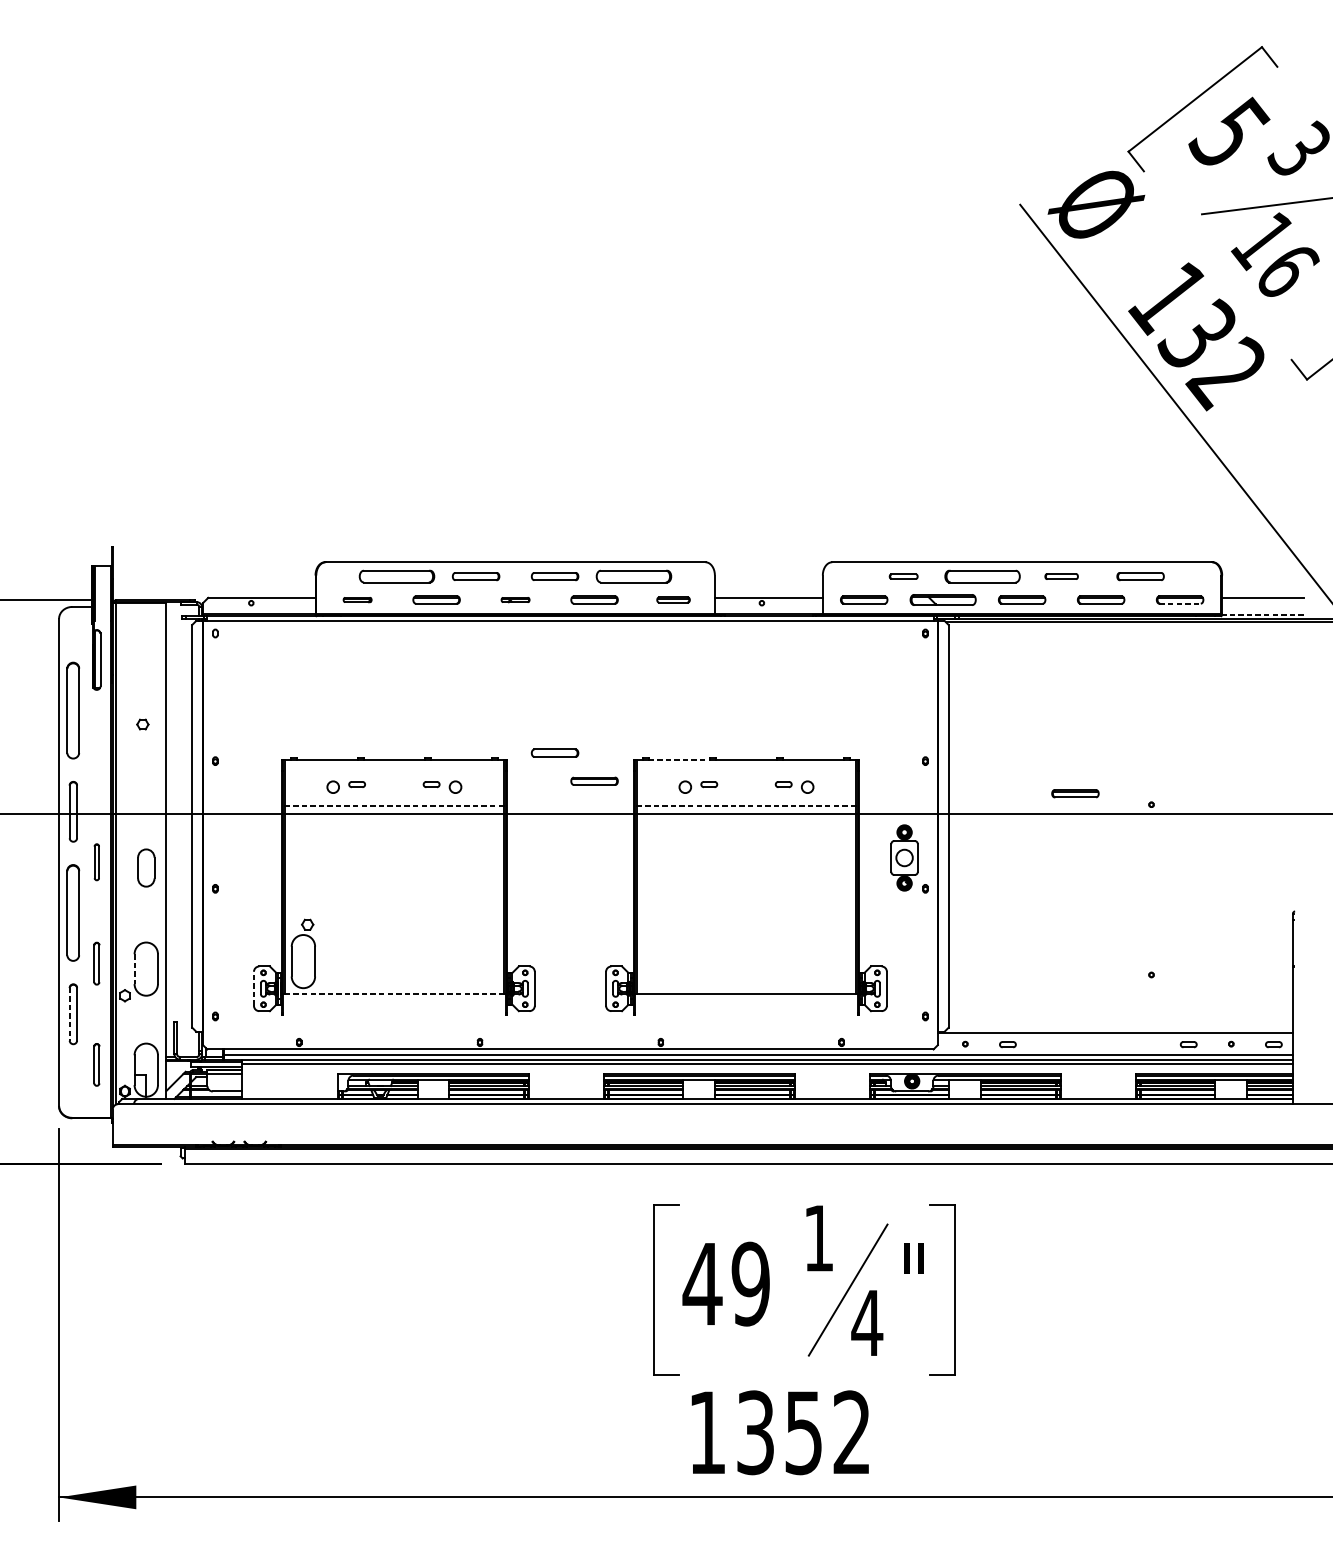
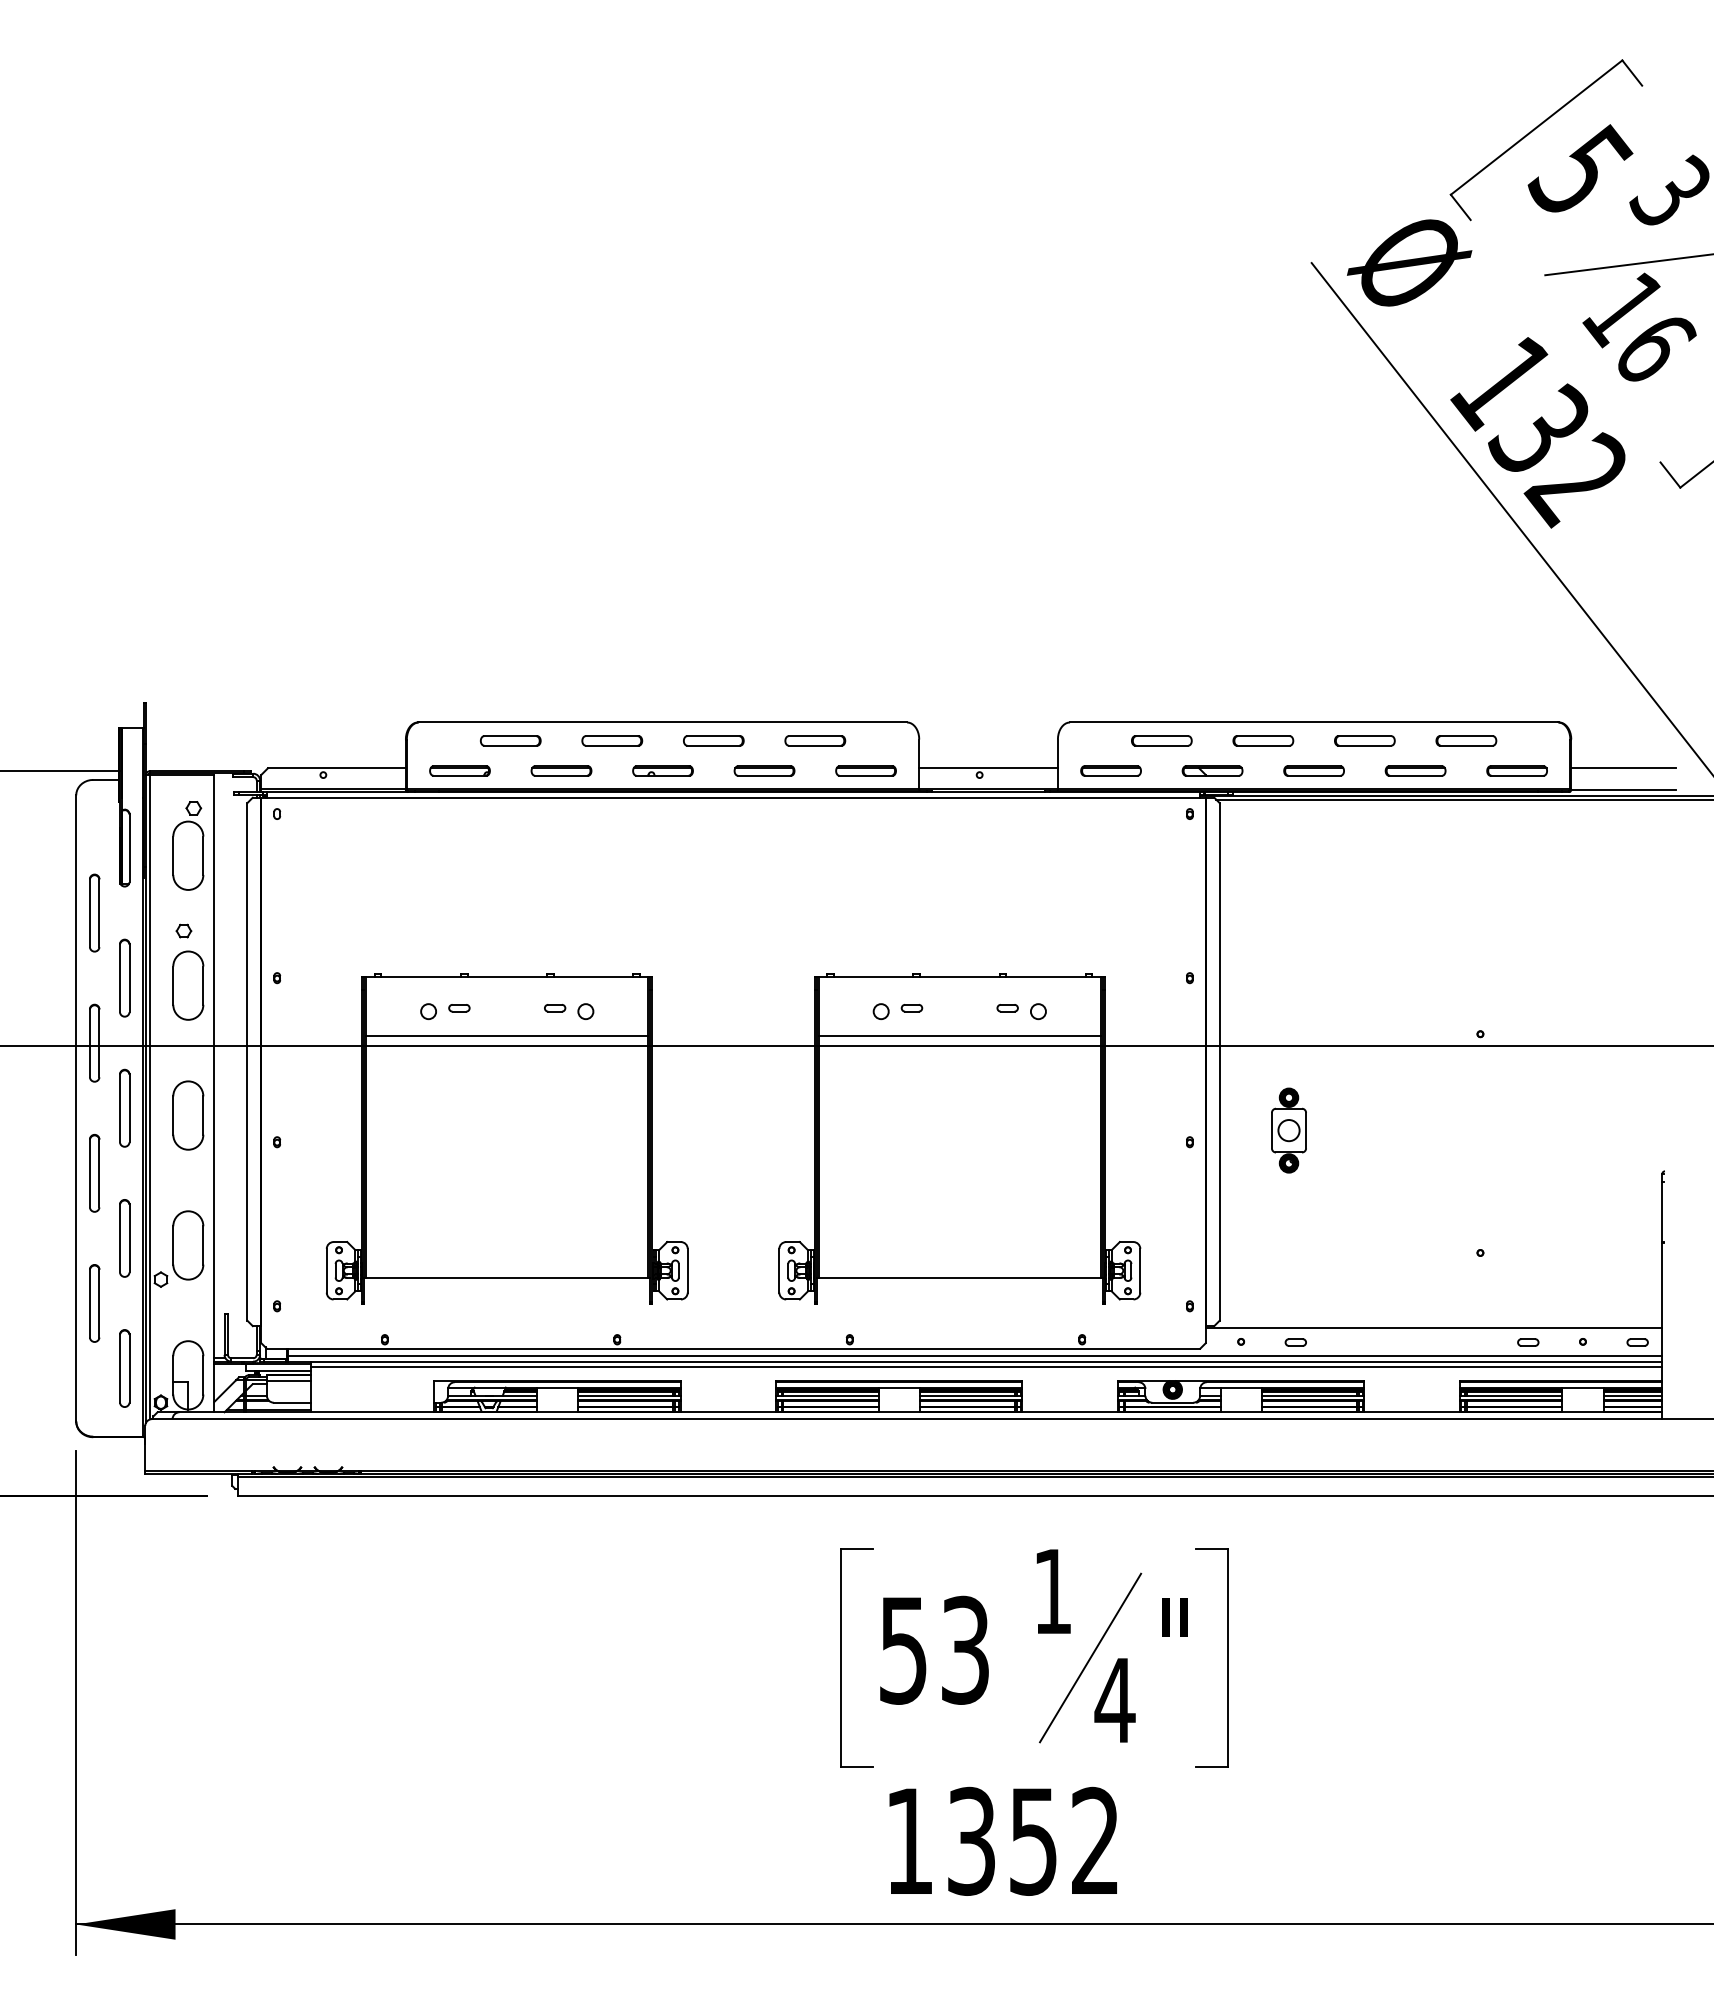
part: (396, 576) -> (510, 740), size x0.62
part: (634, 576) -> (815, 740), size x0.62
part: (903, 576) -> (1161, 740), size x1.67
part: (982, 576) -> (1263, 740), size x0.62
part: (1061, 576) -> (1364, 740), size x1.43
part: (357, 599) -> (459, 770), size x1.67
part: (515, 599) -> (662, 770), size x1.67
part: (673, 599) -> (865, 770), size x1.43
part: (943, 599) -> (1212, 770), size x0.71
line: (1180, 603) -> (1517, 775), dashed -> solid
line: (1262, 615) -> (1623, 790), dashed -> solid
part: (73, 710) -> (94, 912), size x0.62
part: (554, 752) -> (713, 967), removed
line: (679, 759) -> (873, 976), dashed -> solid
part: (96, 760) -> (124, 977), added
part: (146, 766) -> (188, 985), added
part: (594, 780) -> (764, 1003), removed
part: (1075, 793) -> (1382, 1019), removed
line: (394, 805) -> (507, 1035), dashed -> solid
line: (746, 805) -> (959, 1035), dashed -> solid
part: (904, 857) -> (1288, 1130), moved
part: (96, 861) -> (124, 1107), size x1.67
part: (146, 868) -> (188, 1115), size x1.43
part: (73, 913) -> (94, 1173), size x0.62
part: (303, 953) -> (188, 845), moved
part: (96, 963) -> (124, 1238), size x1.43
line: (134, 969) -> (173, 1245), dashed -> solid
line: (253, 988) -> (326, 1270), dashed -> solid
line: (394, 994) -> (507, 1277), dashed -> solid
line: (69, 1014) -> (89, 1303), dashed -> solid
part: (96, 1064) -> (124, 1368), size x1.43
text: (726, 1283) -> (933, 1649), 49 -> 53

